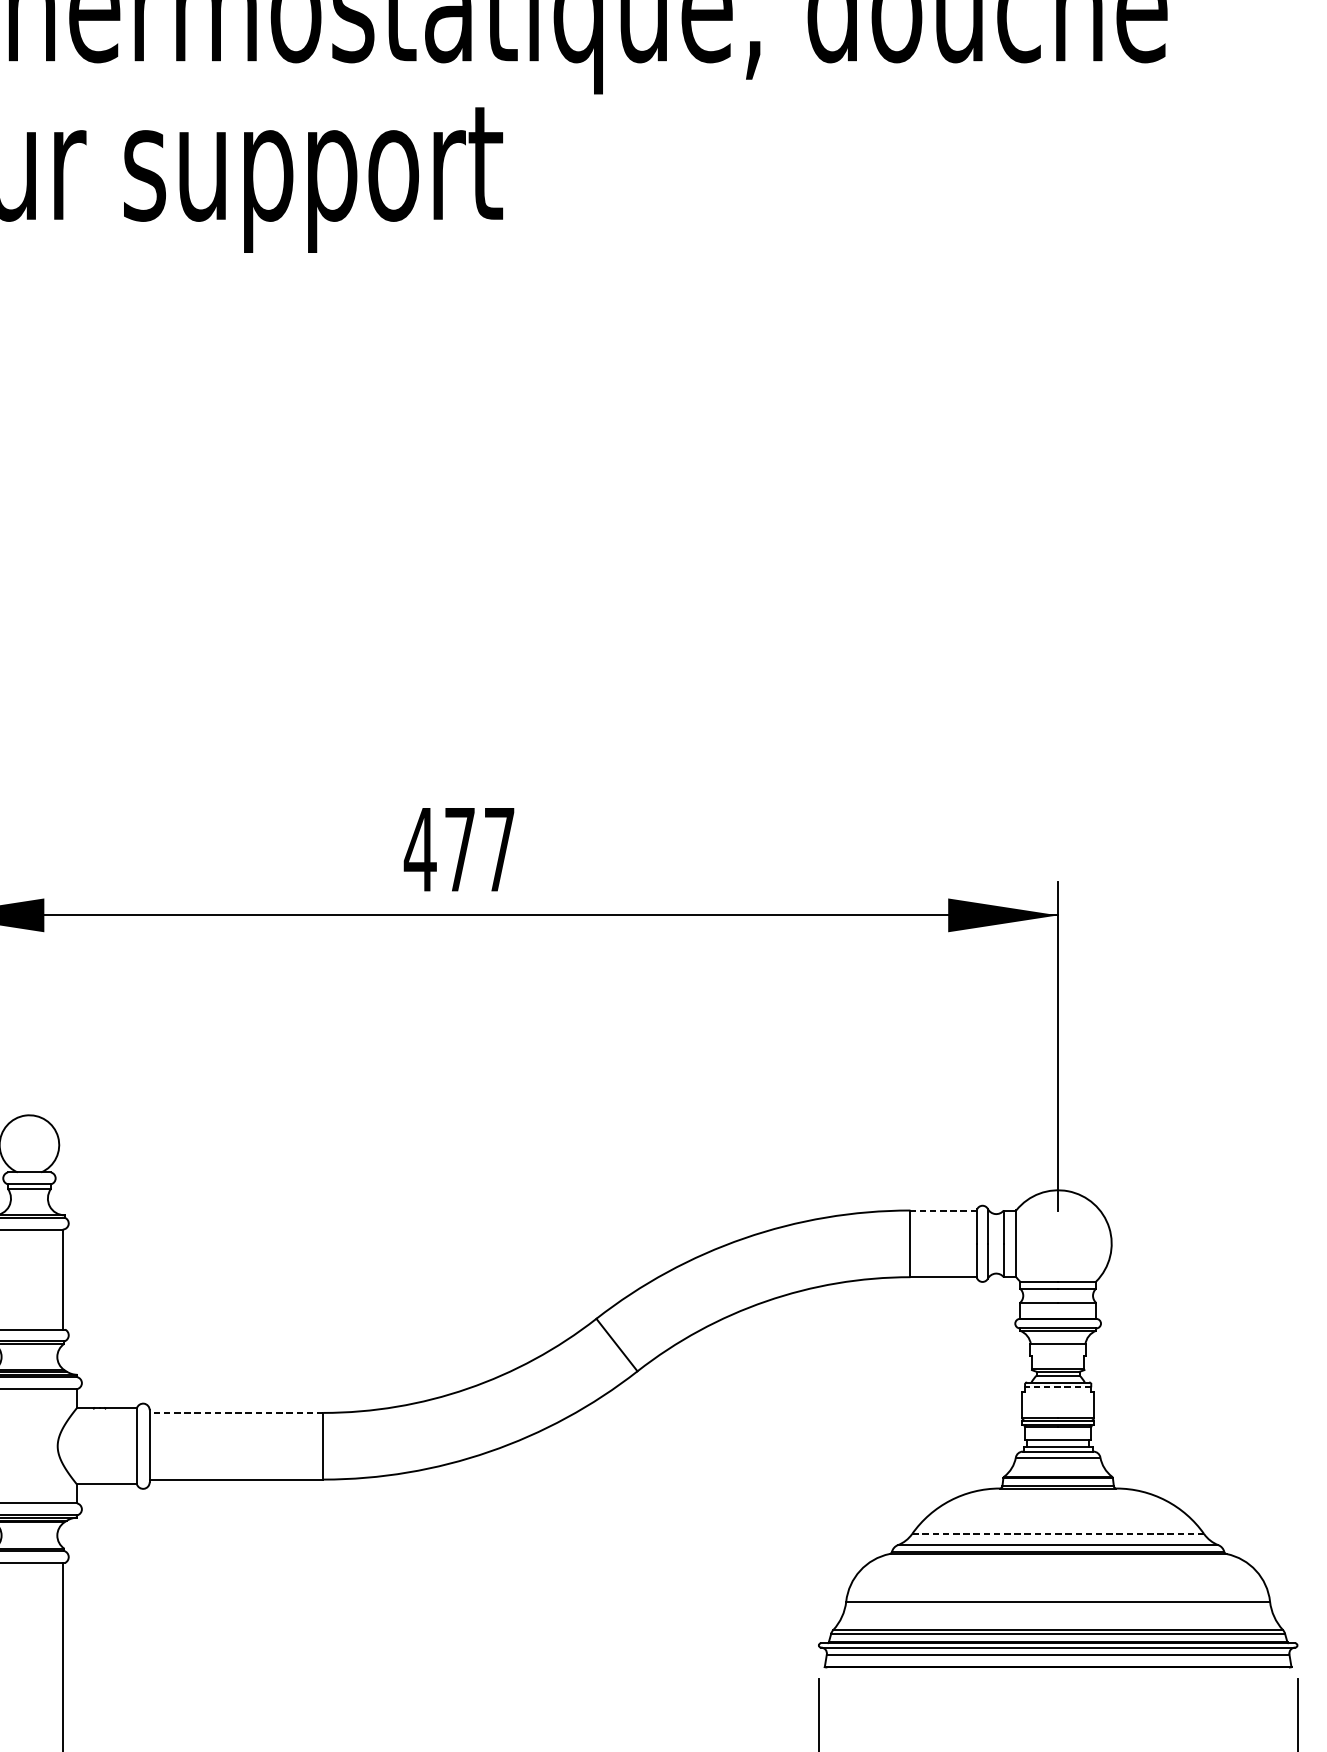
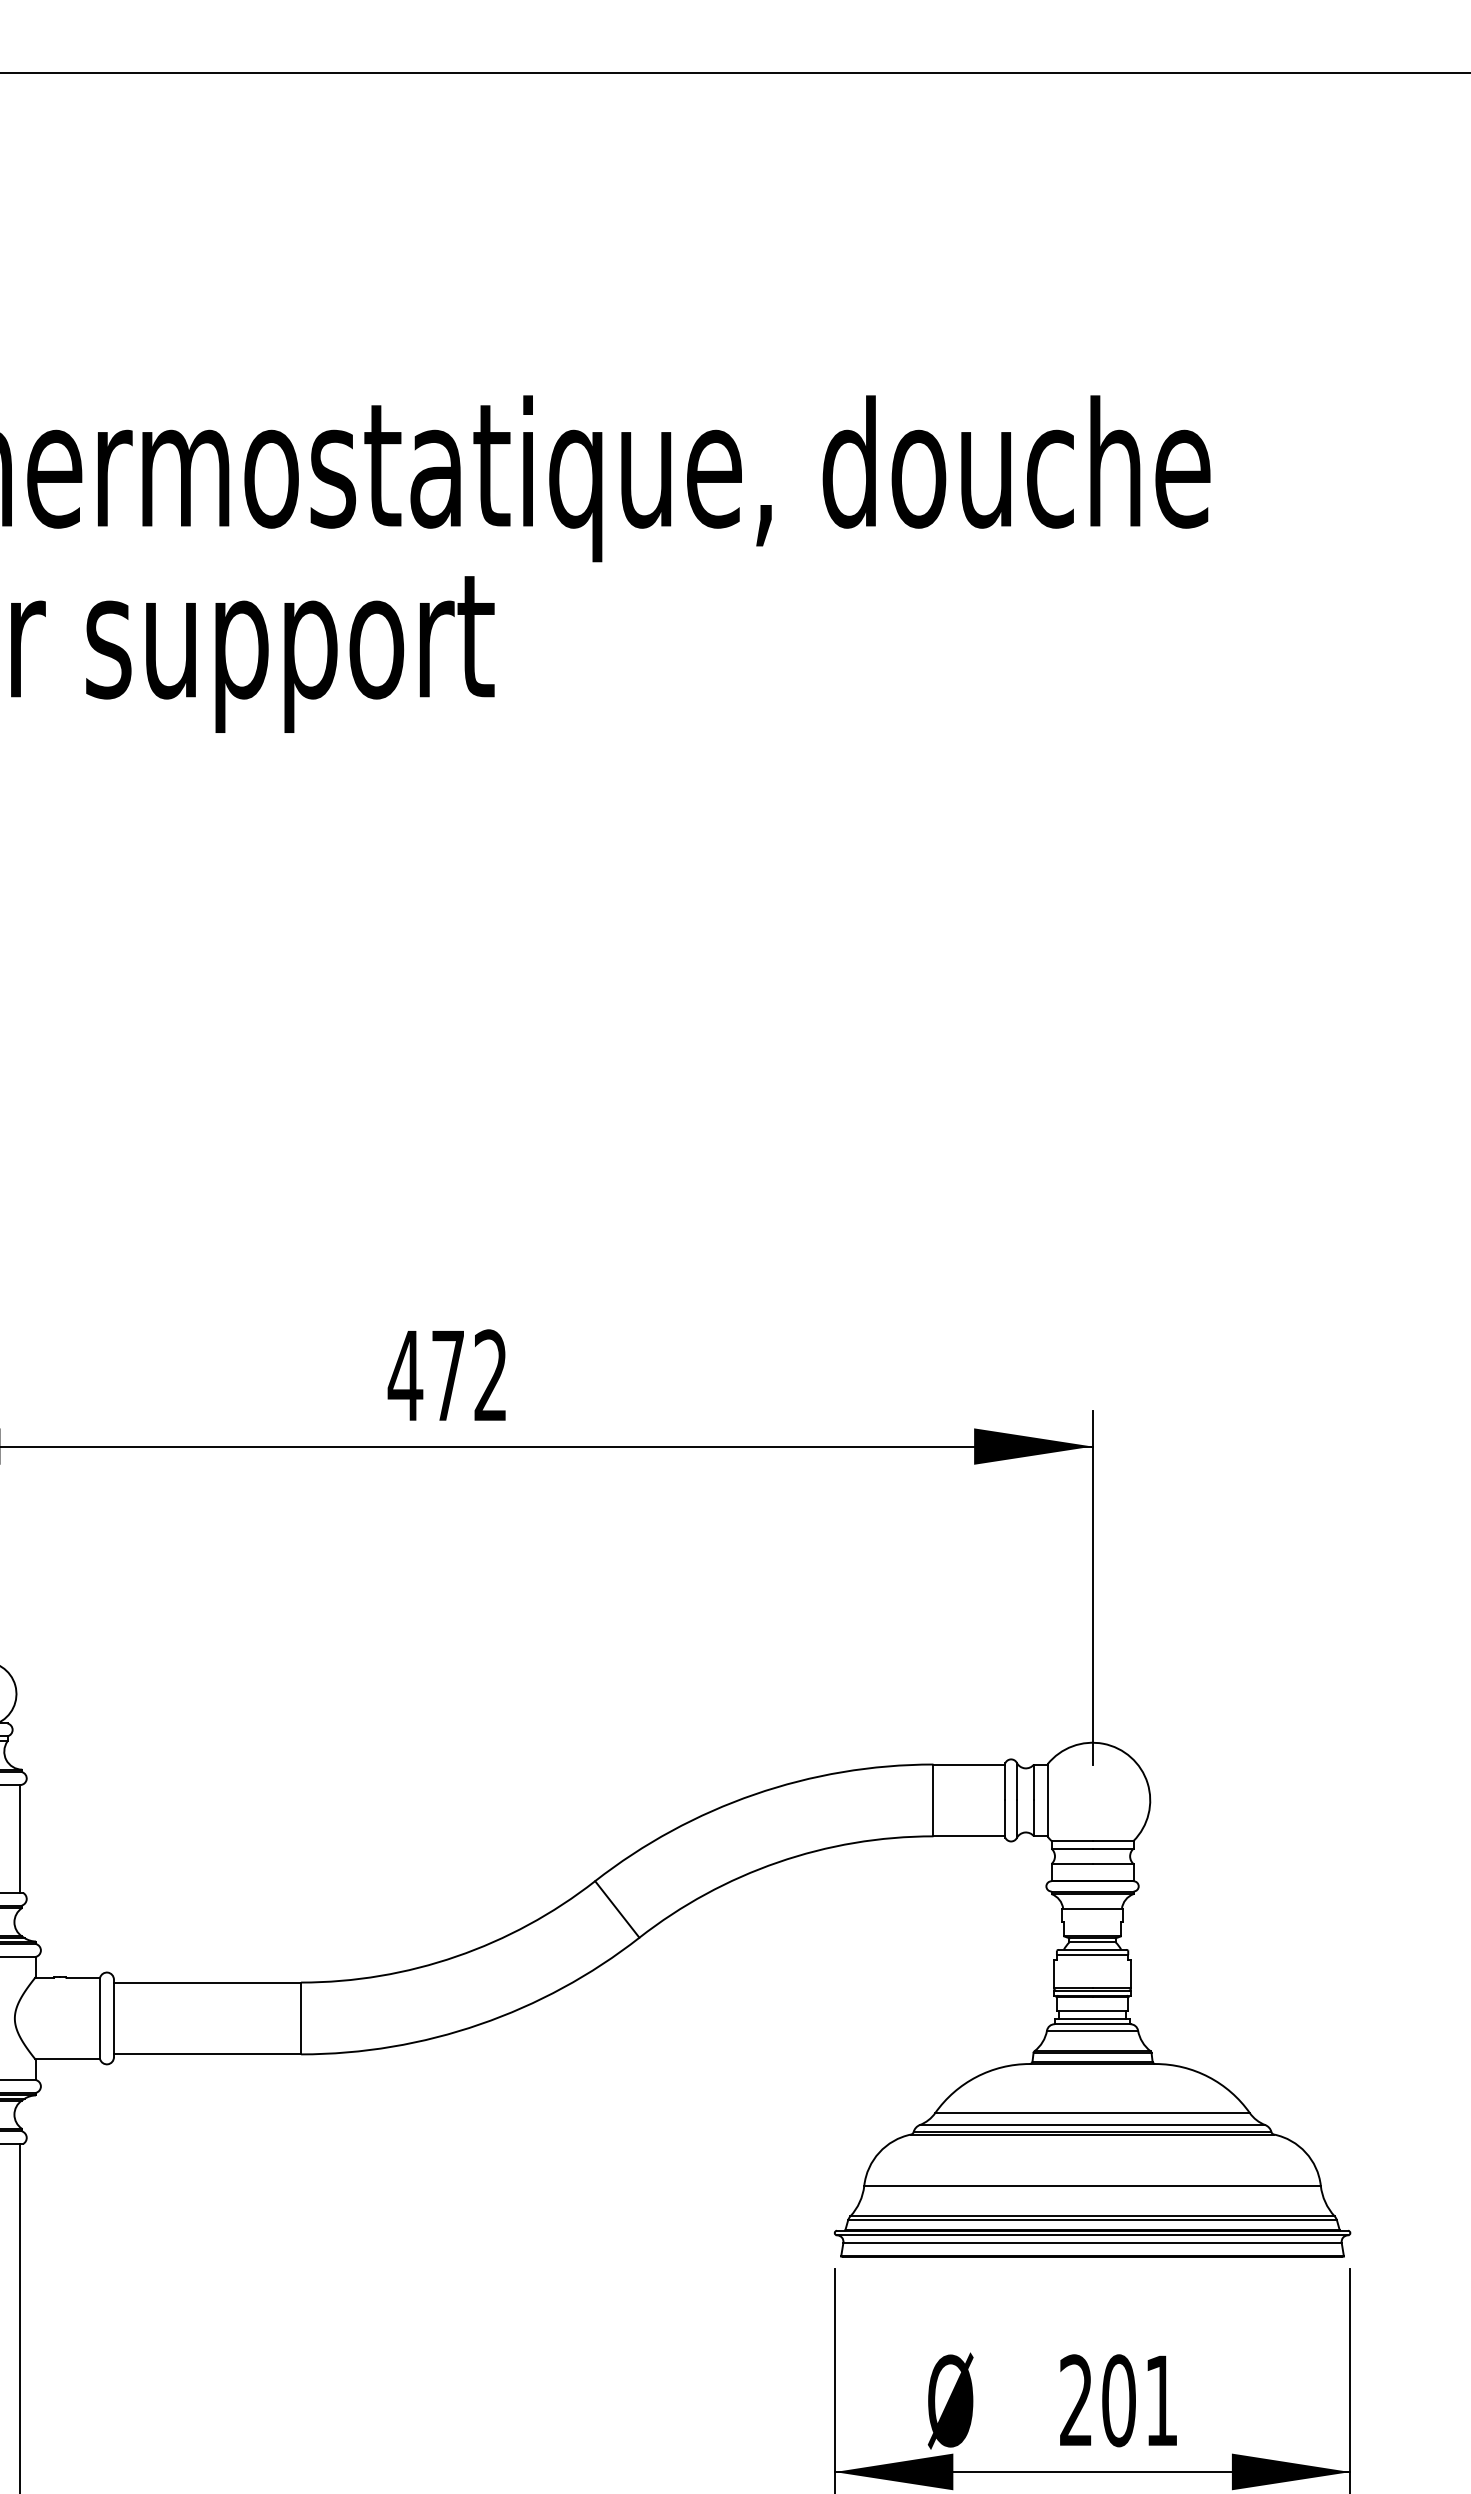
text: (499, 848) -> (490, 1374), 477 -> 472
line: (943, 1210) -> (969, 1764), dashed -> solid
line: (1058, 1387) -> (1092, 1955), dashed -> solid
line: (236, 1412) -> (207, 1982), dashed -> solid
line: (1059, 1534) -> (1093, 2113), dashed -> solid

